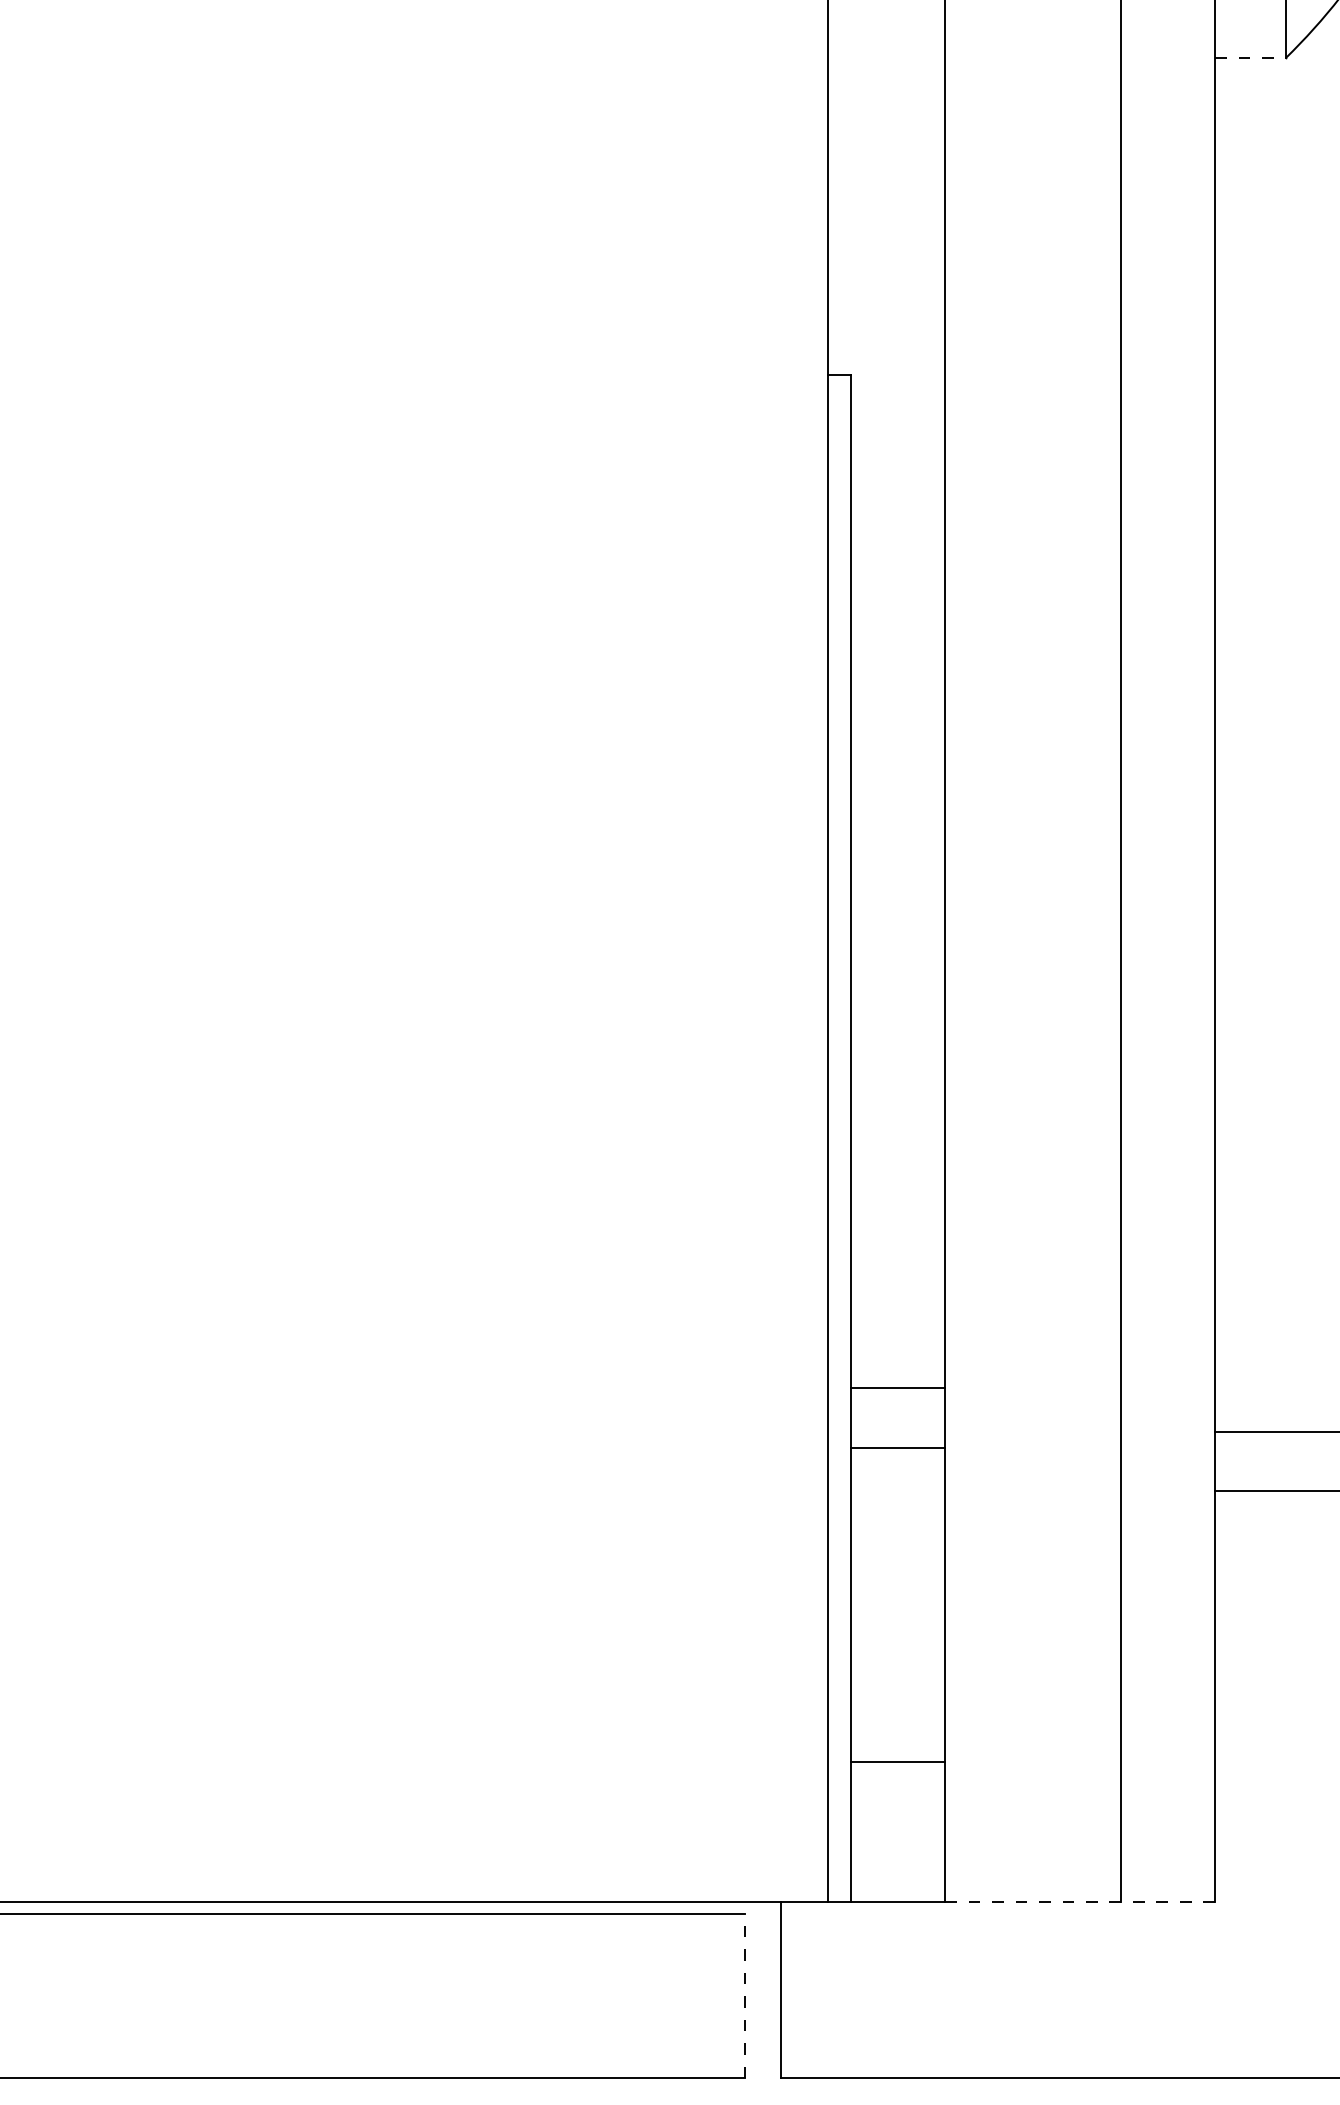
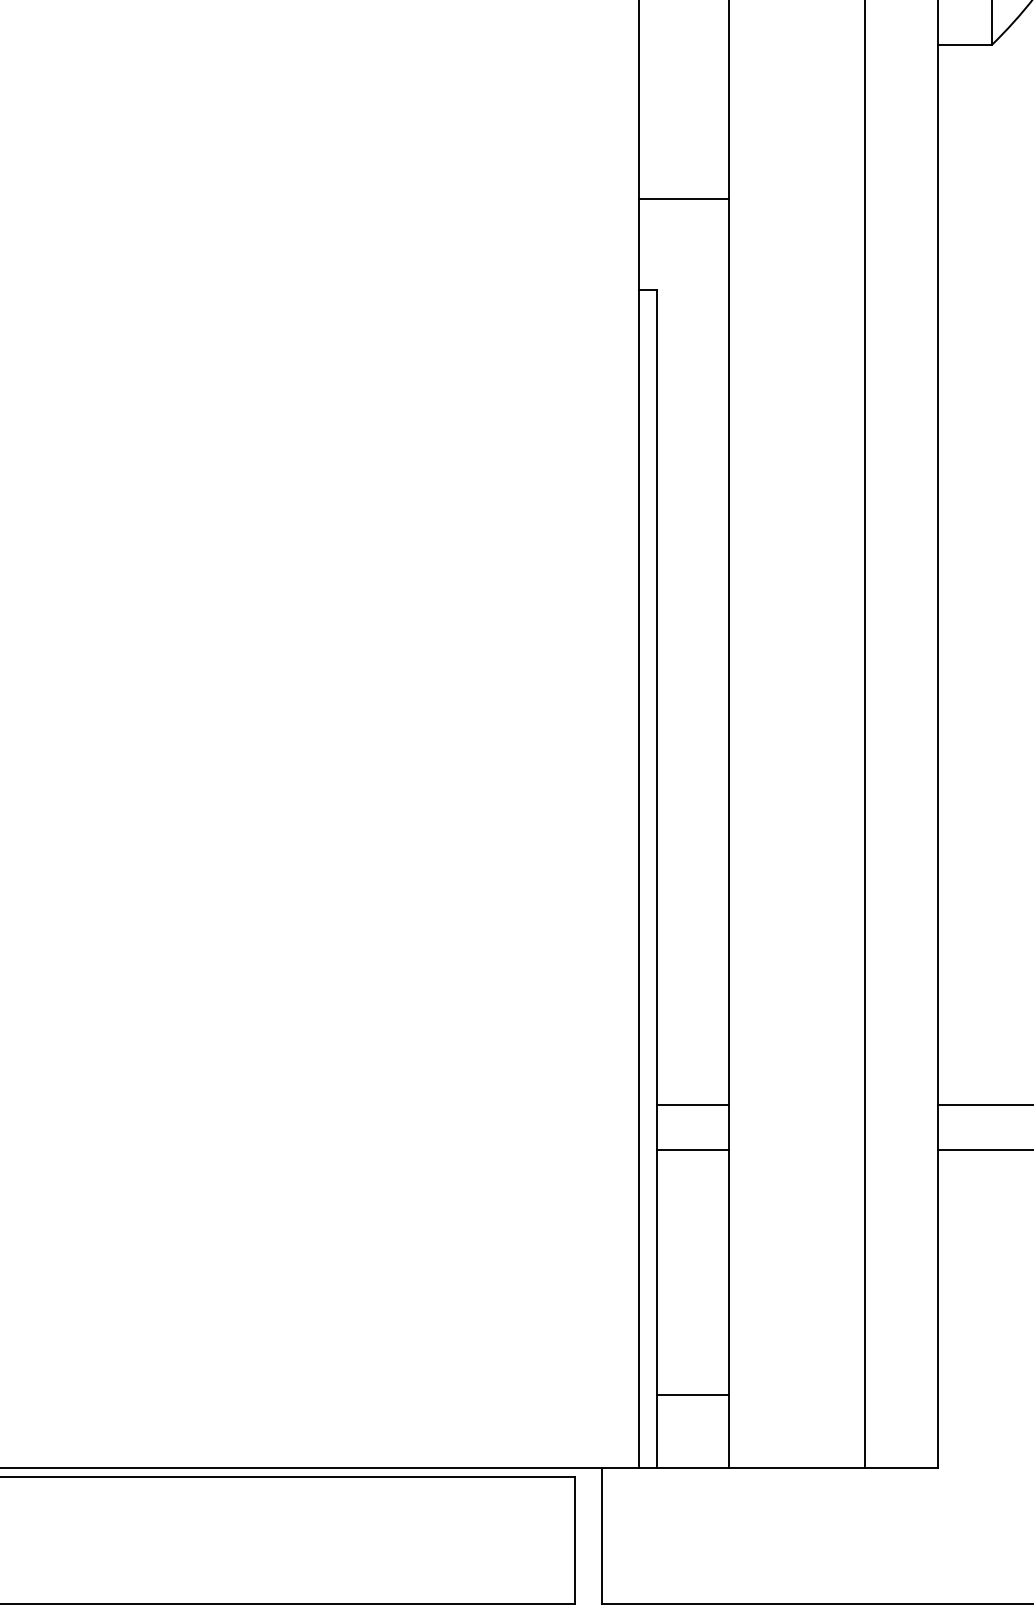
line: (1250, 58) -> (964, 45), dashed -> solid
line: (886, 257) -> (684, 198), added
line: (898, 1388) -> (693, 1105), moved
line: (898, 1448) -> (693, 1150), moved
line: (898, 1762) -> (693, 1395), moved
line: (1080, 1902) -> (833, 1467), dashed -> solid
line: (745, 1995) -> (575, 1539), dashed -> solid

